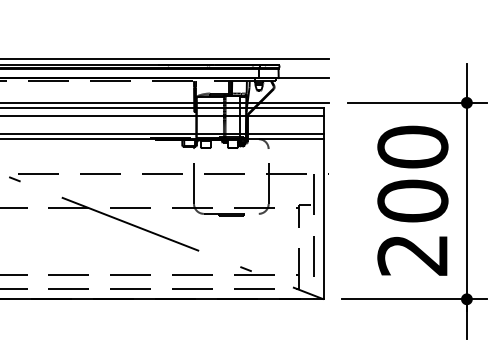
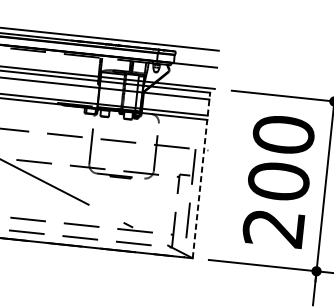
line: (323, 203) -> (201, 175), solid -> dashed

